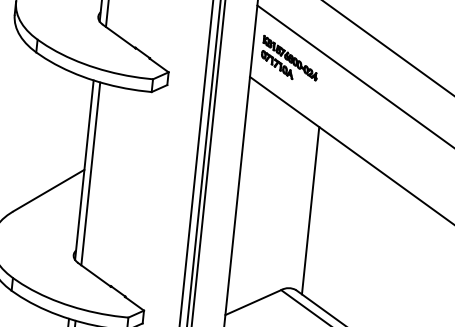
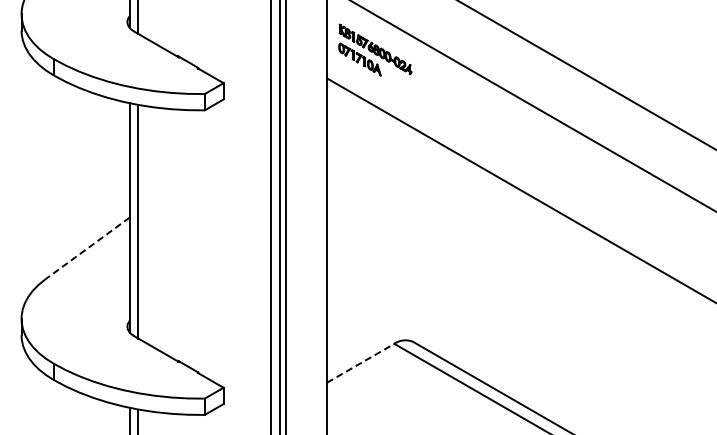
line: (48, 190) -> (87, 248), solid -> dashed
line: (310, 210) -> (421, 239), removed
line: (253, 302) -> (360, 363), solid -> dashed

